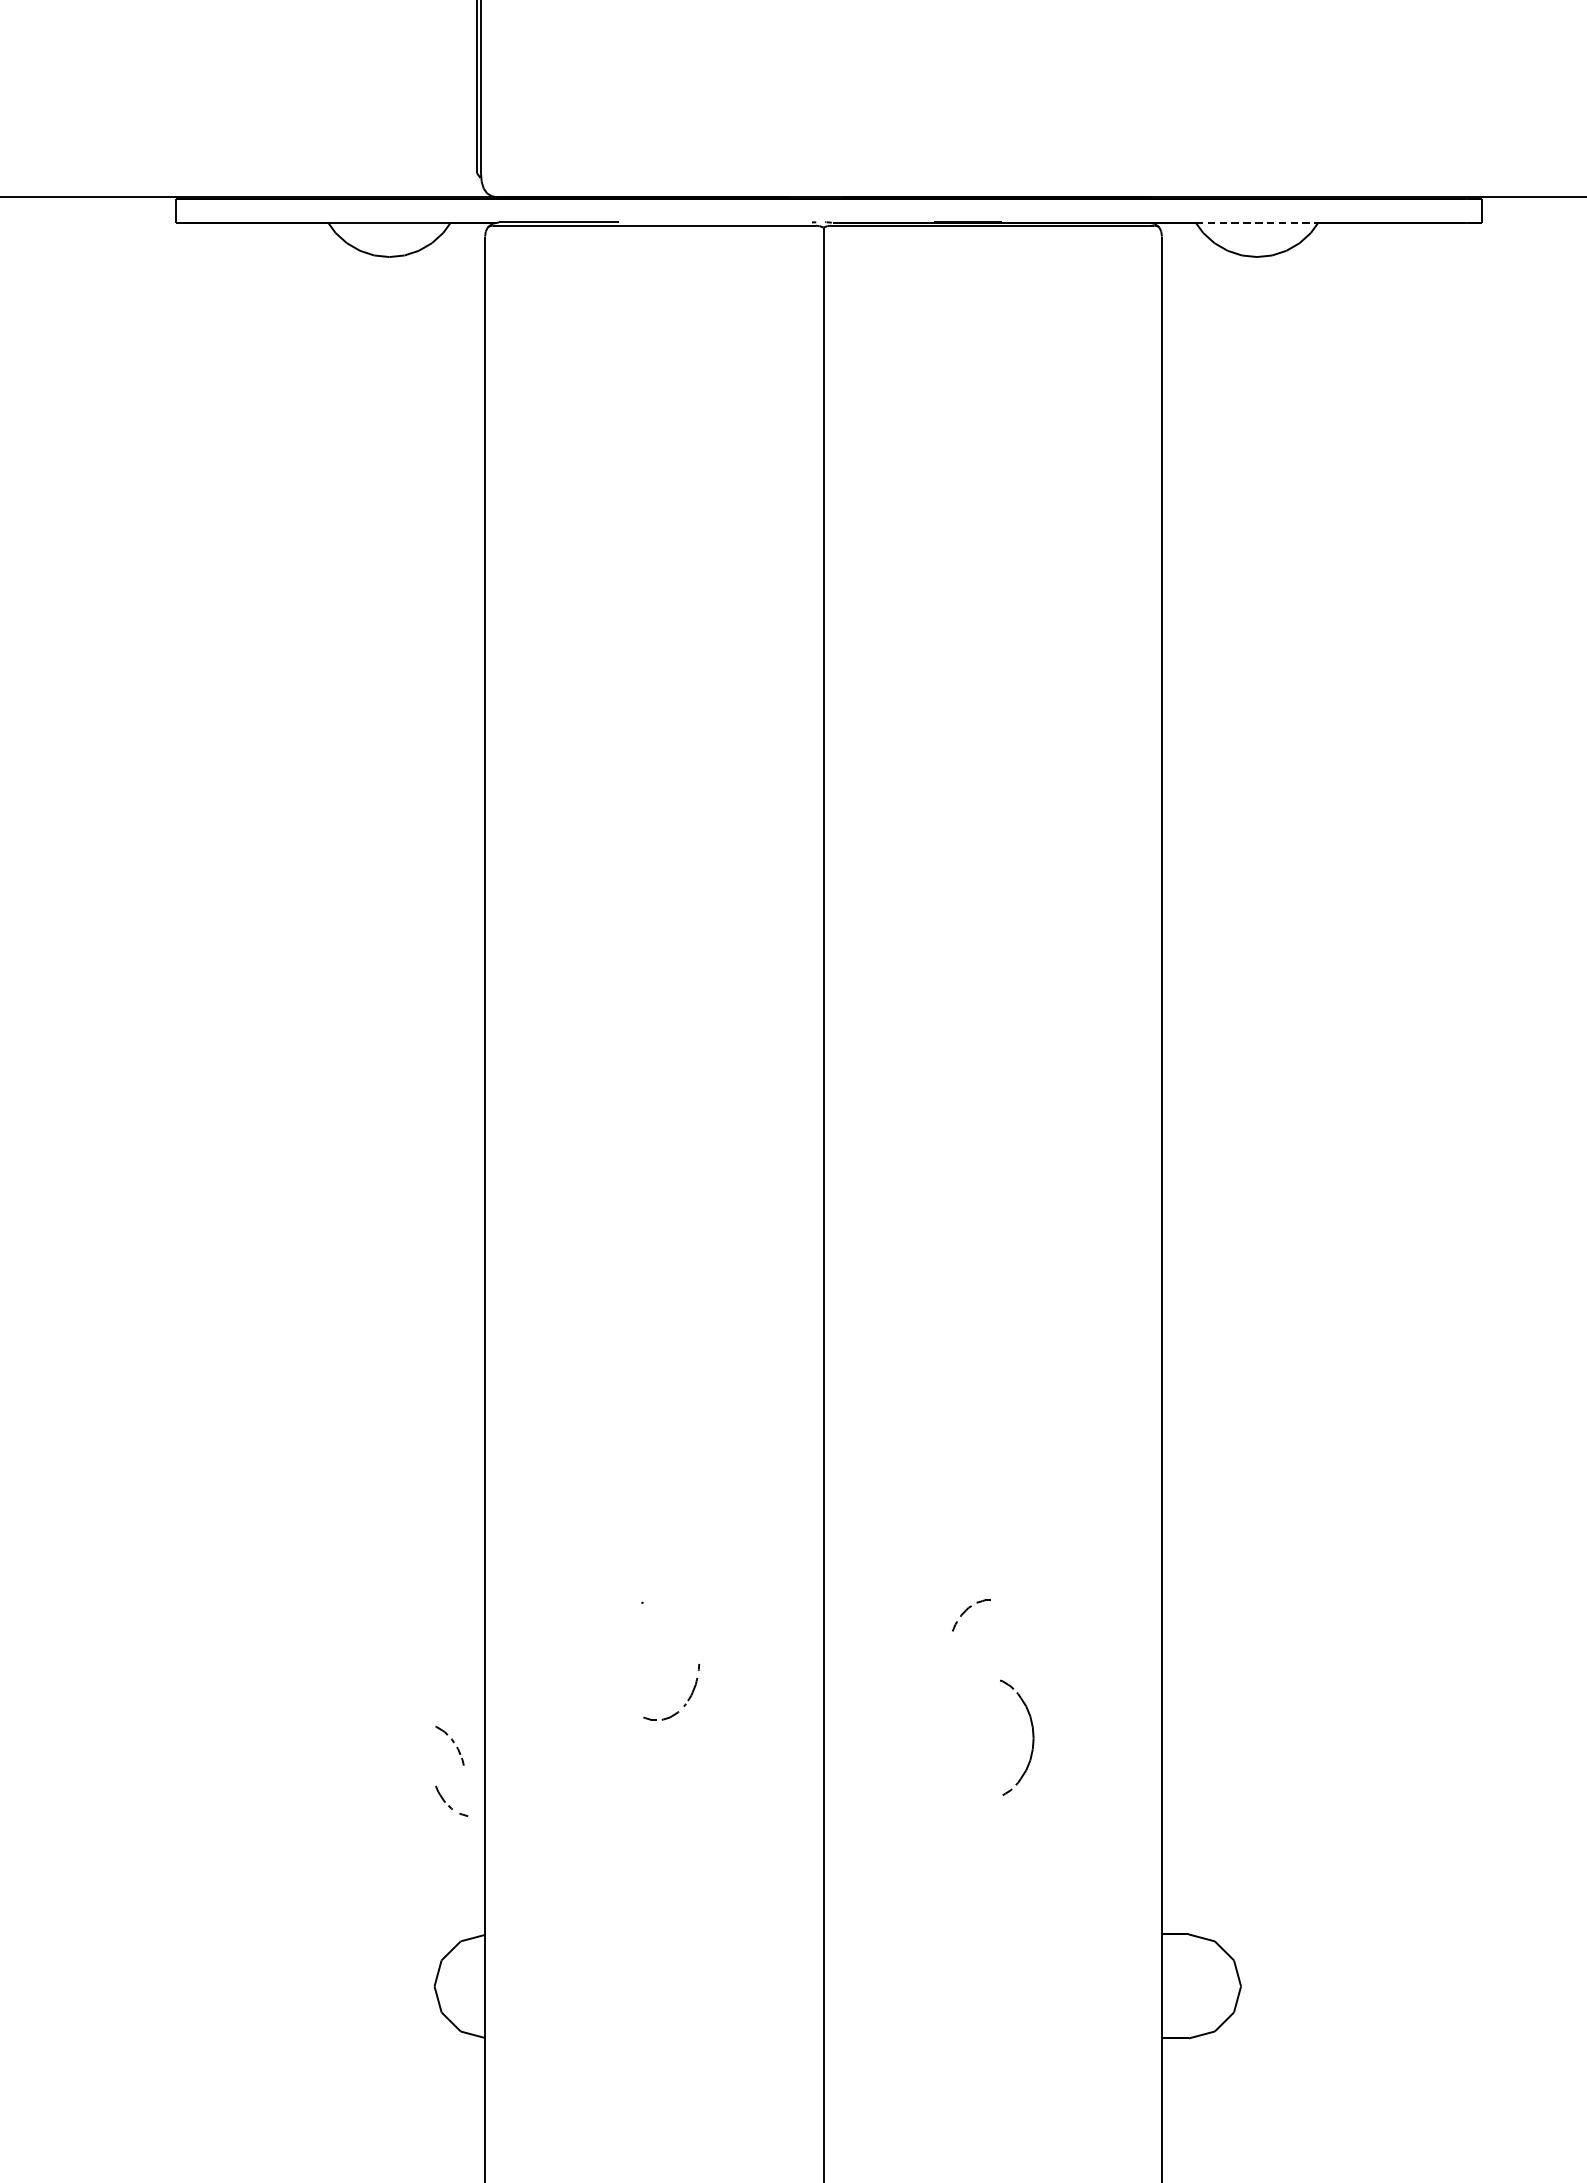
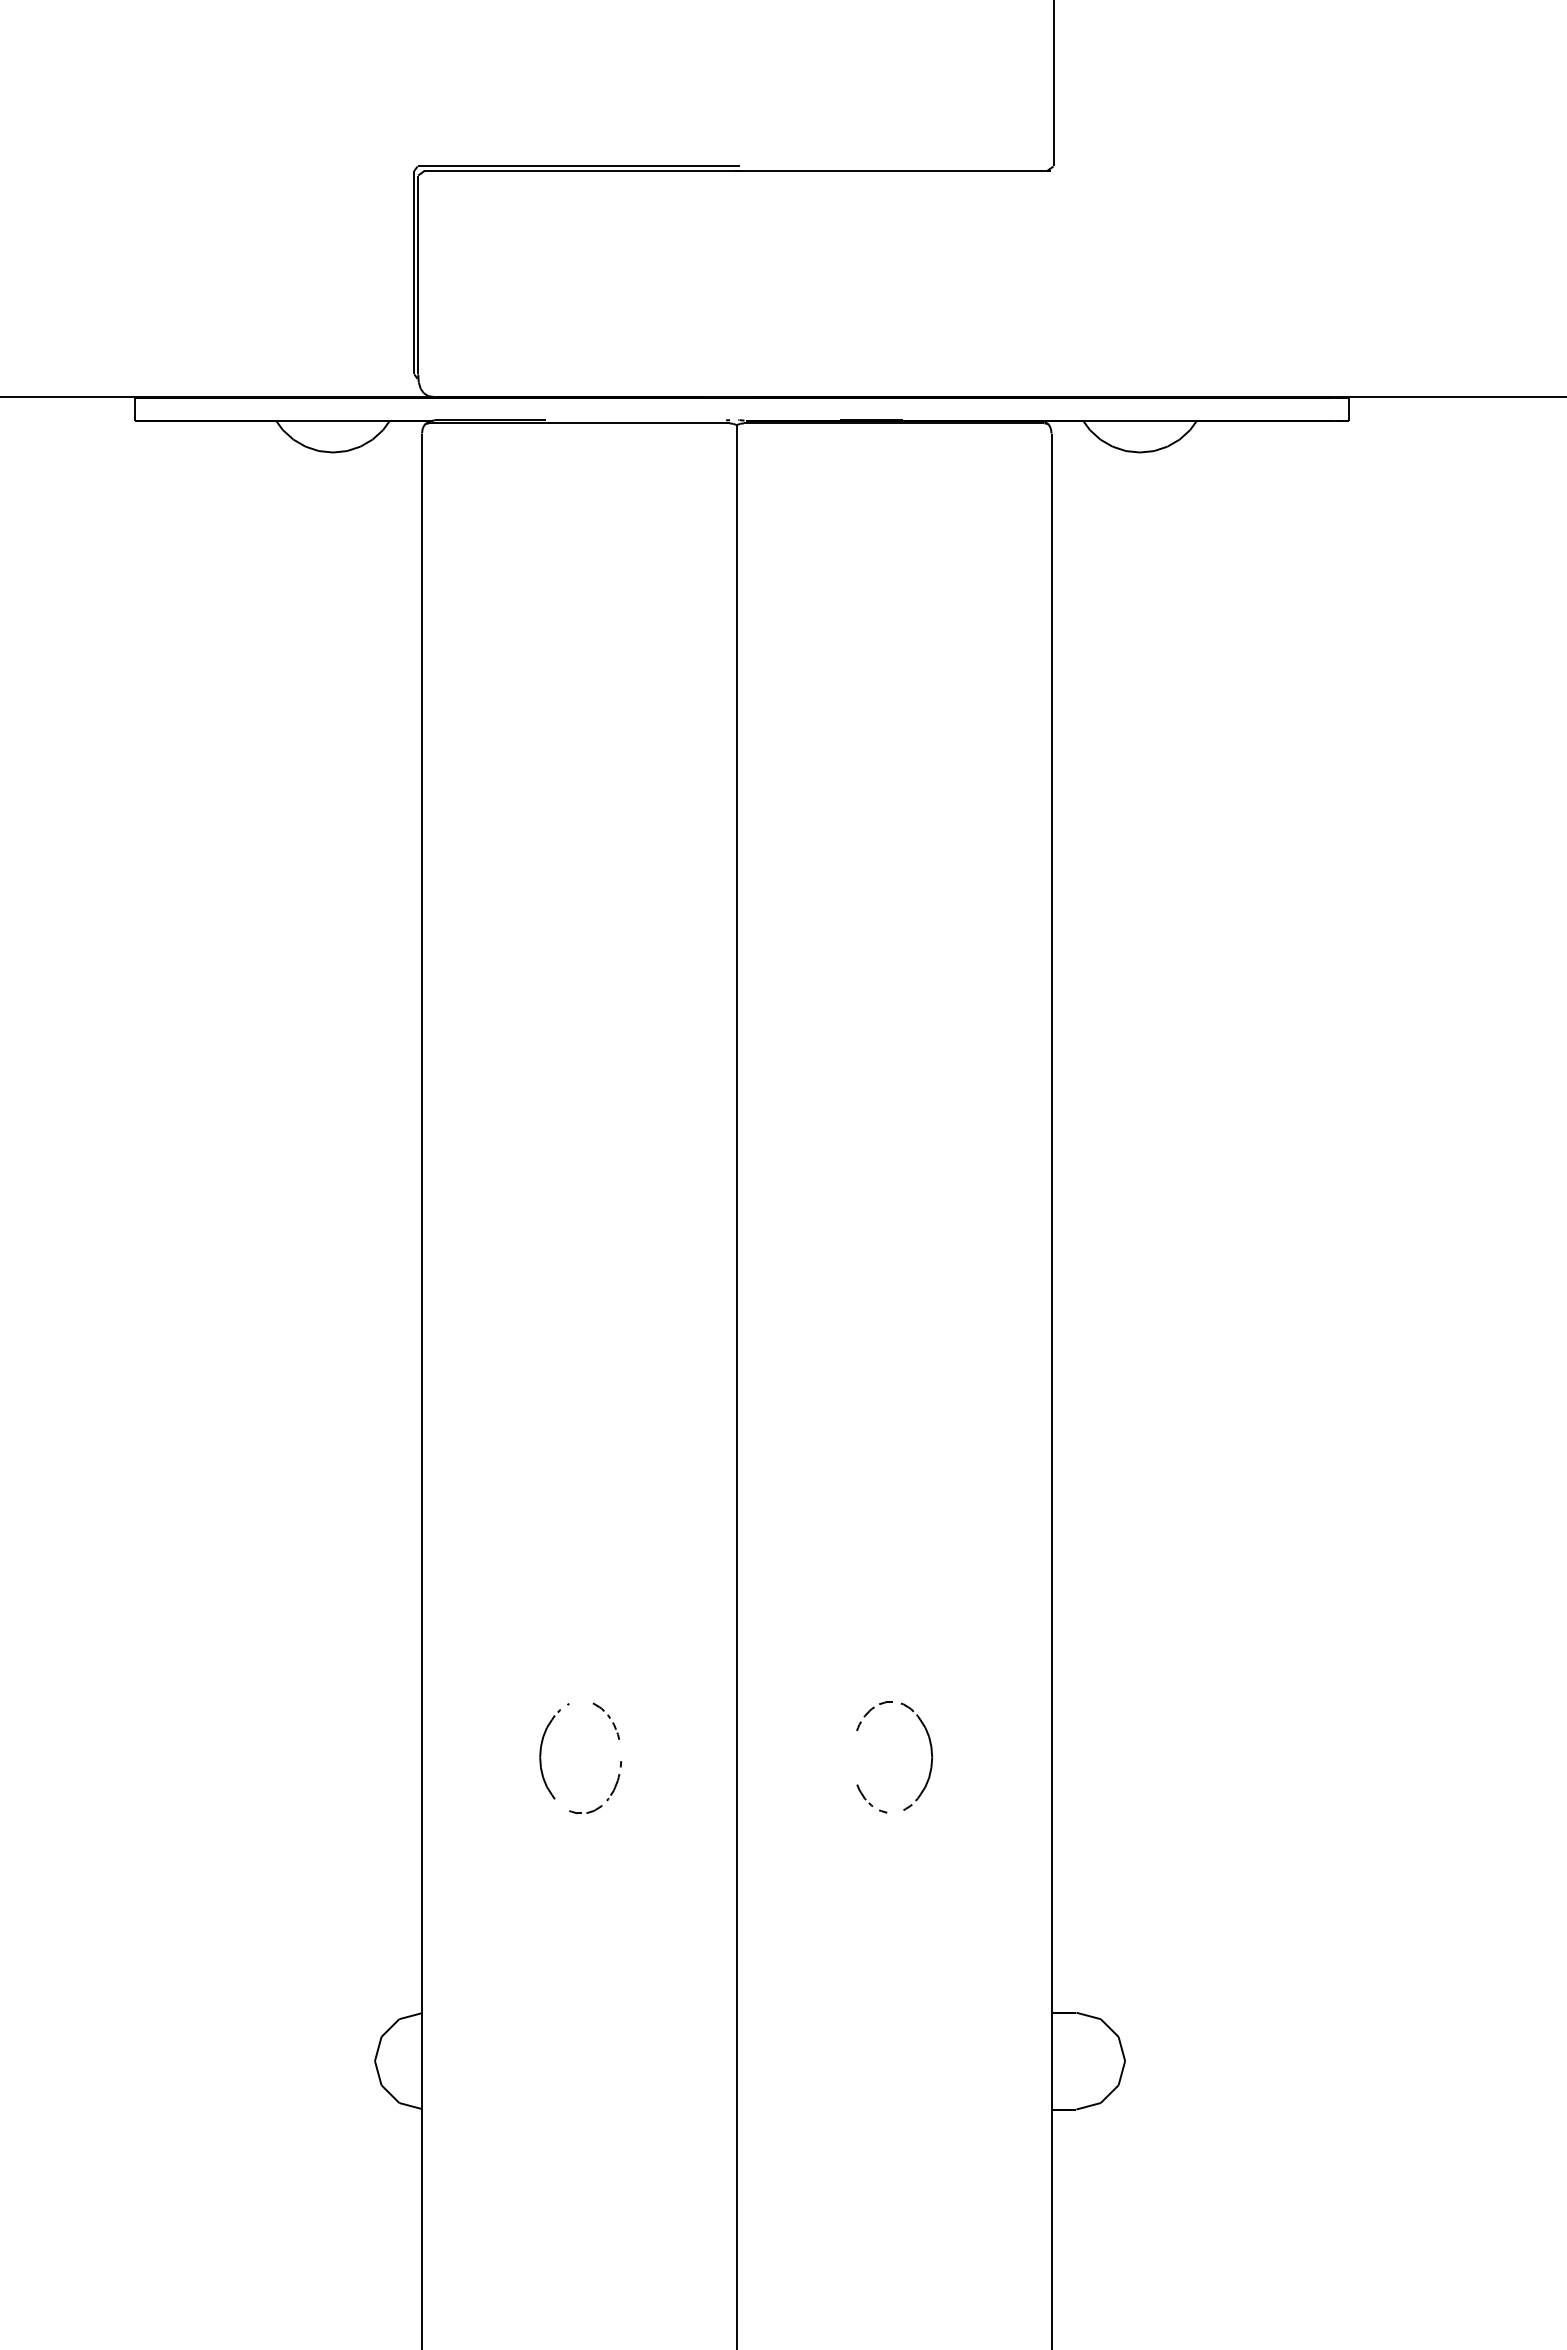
line: (1257, 222) -> (1140, 420), dashed -> solid
part: (613, 1656) -> (541, 1754), added
part: (1031, 1732) -> (930, 1751), moved
part: (449, 1744) -> (605, 1720), moved
part: (451, 1800) -> (871, 1798), moved

